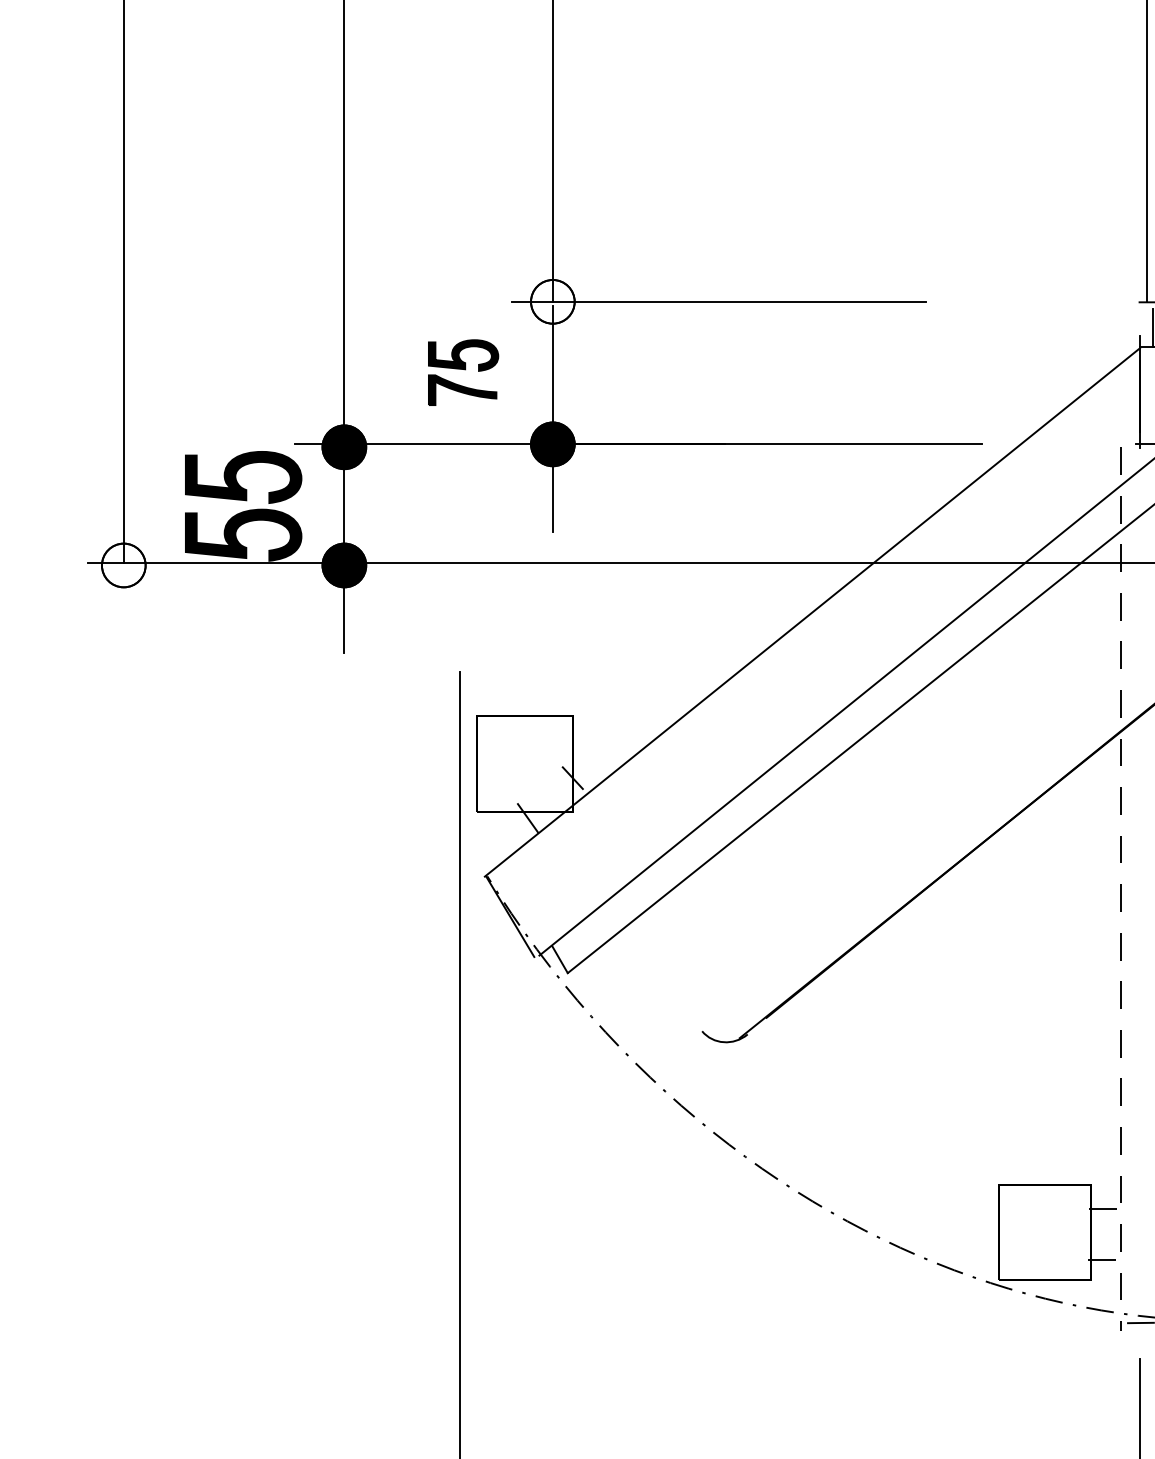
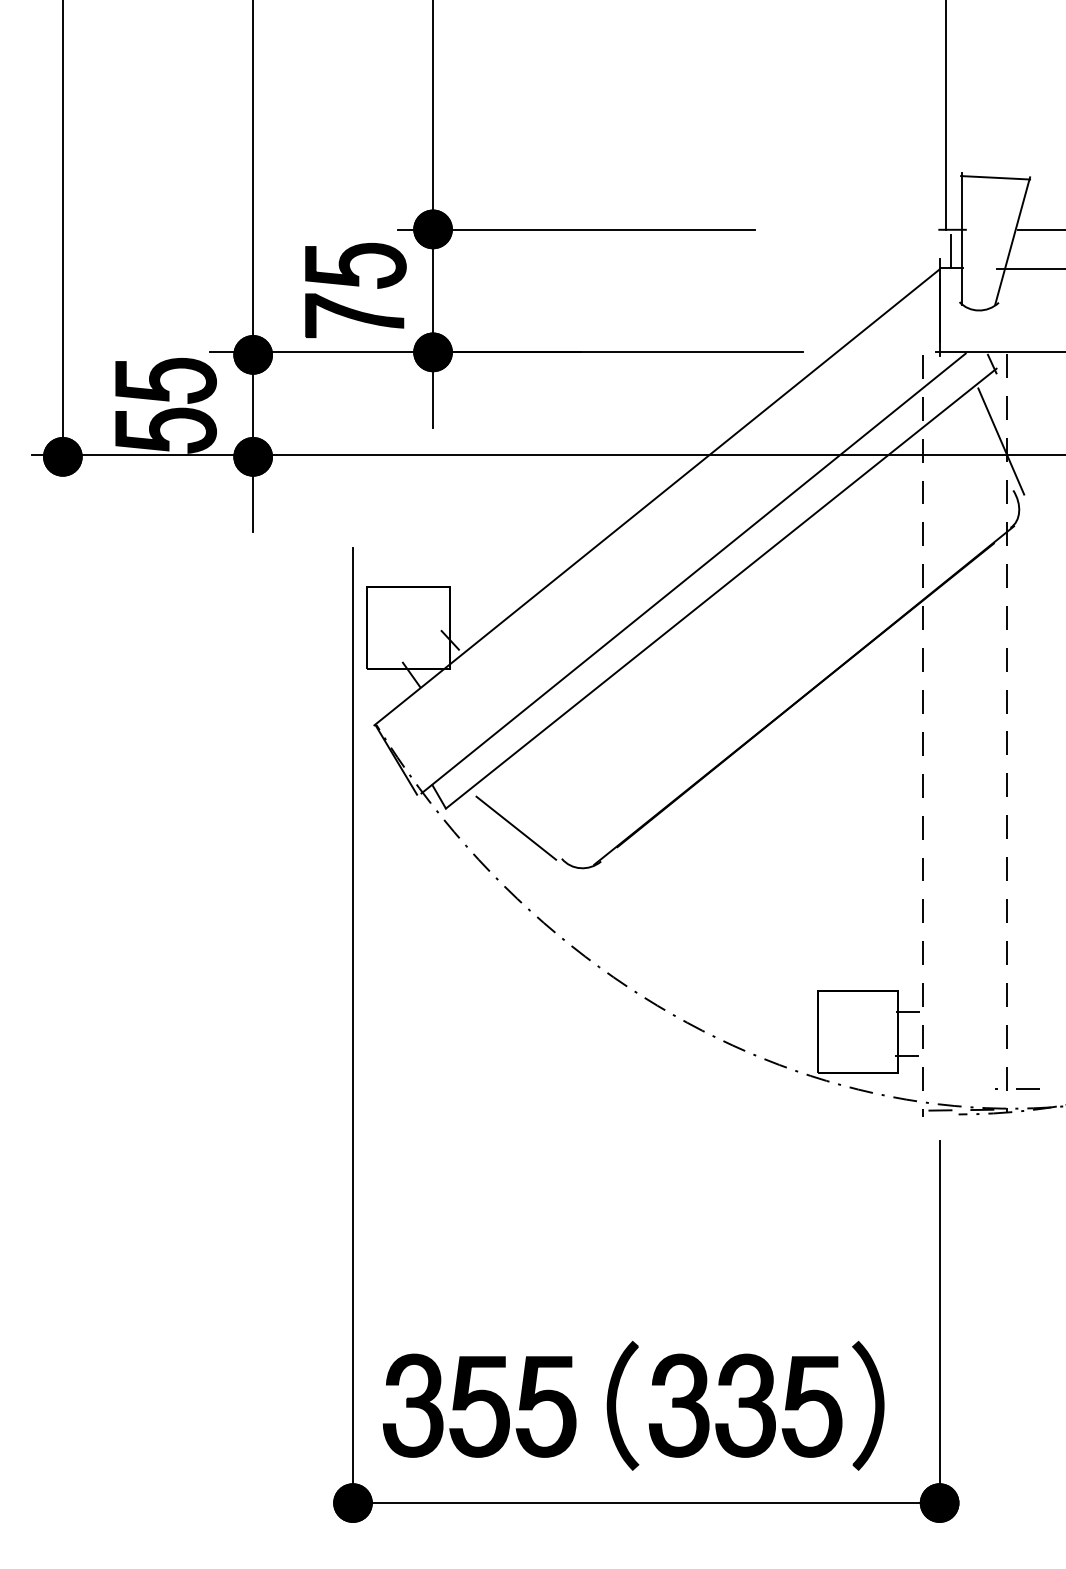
fill: (552, 301) -> (432, 229), added
part: (462, 372) -> (355, 290), size x1.67
fill: (123, 565) -> (62, 456), added
line: (649, 995) -> (516, 827), added

